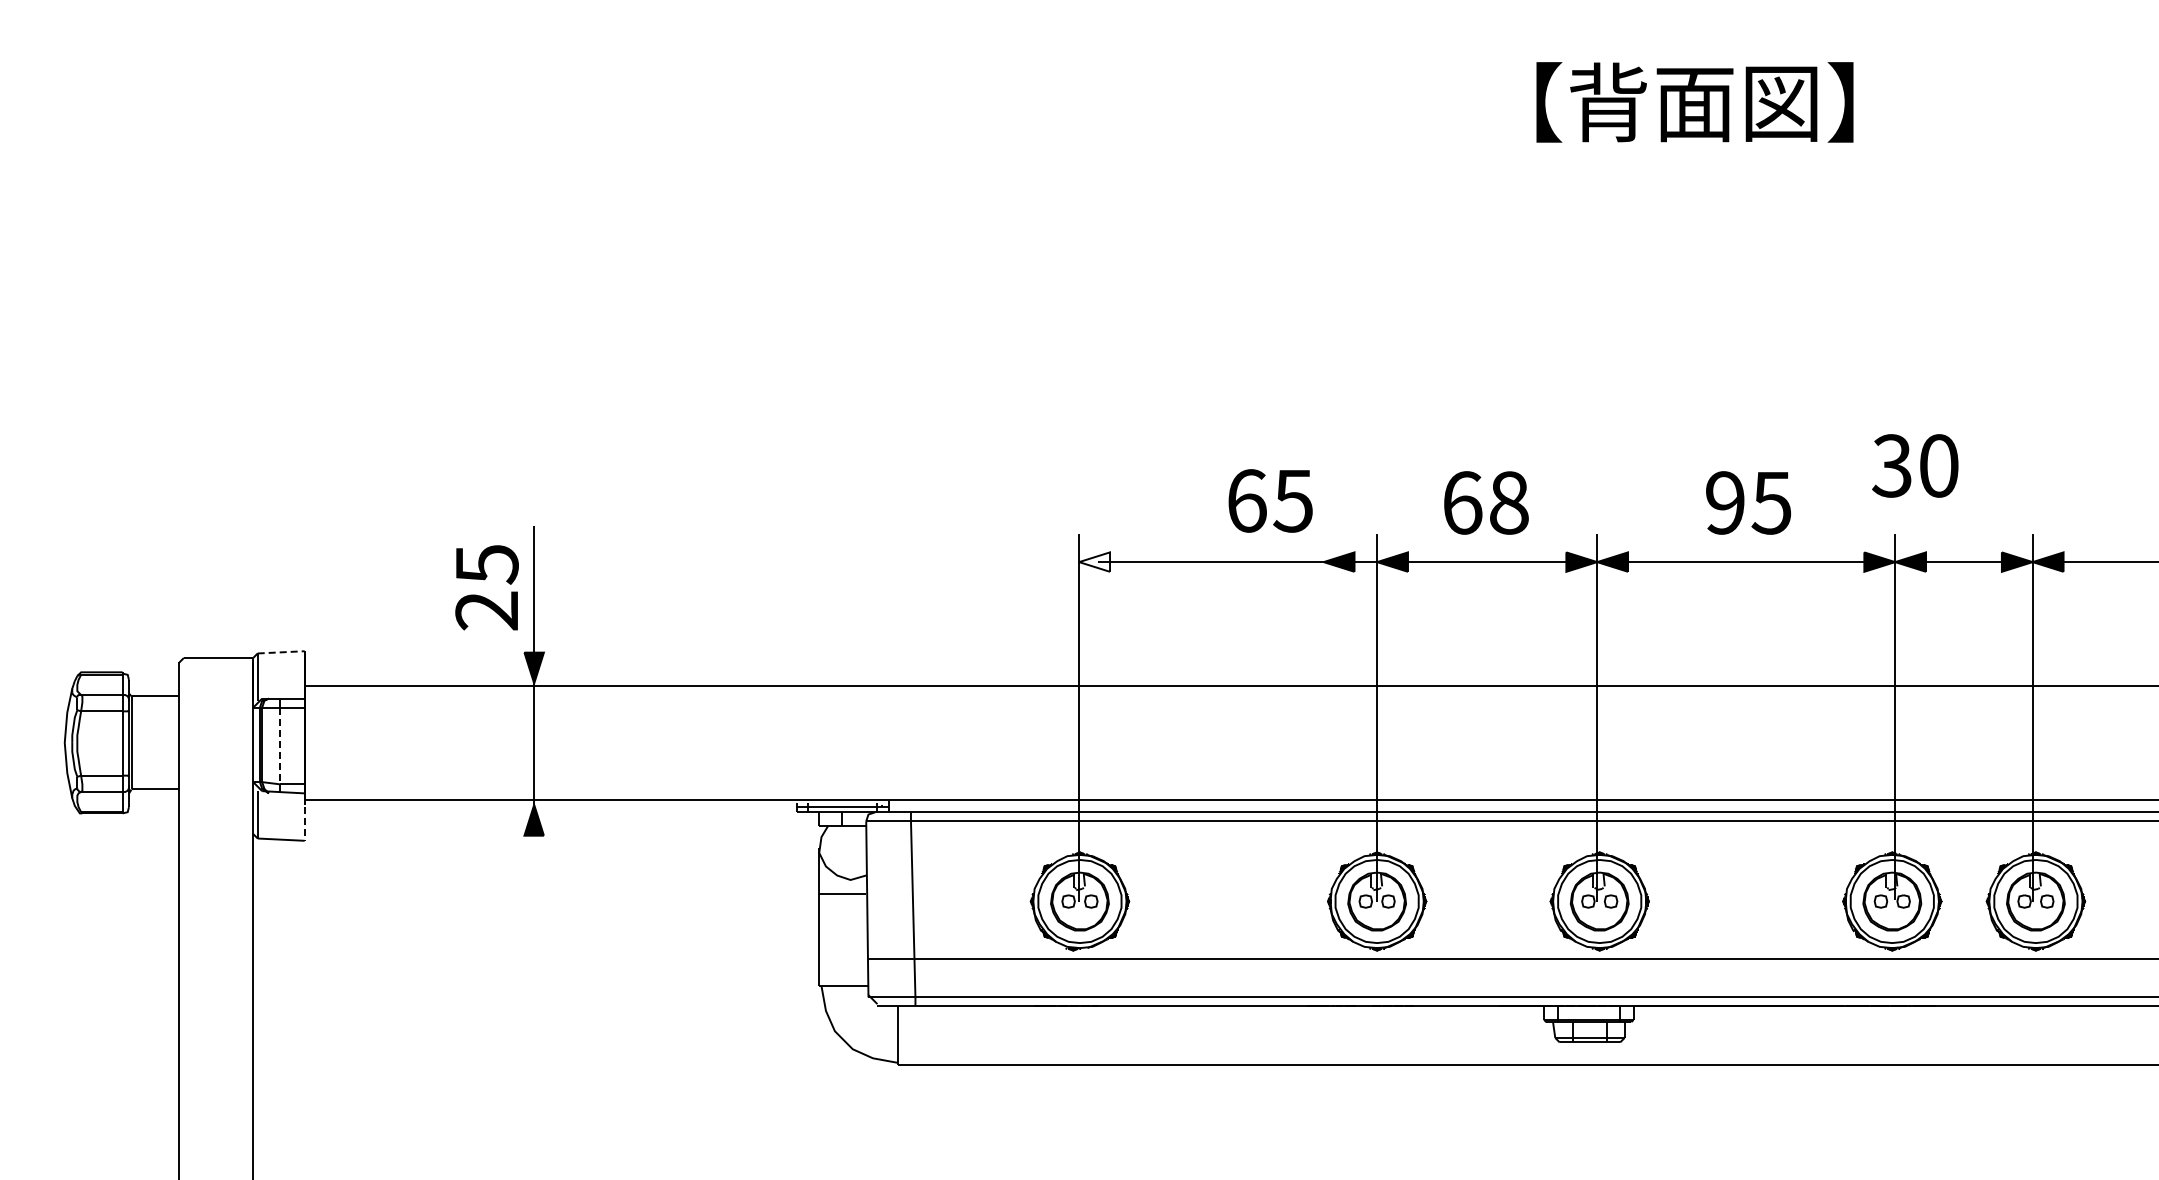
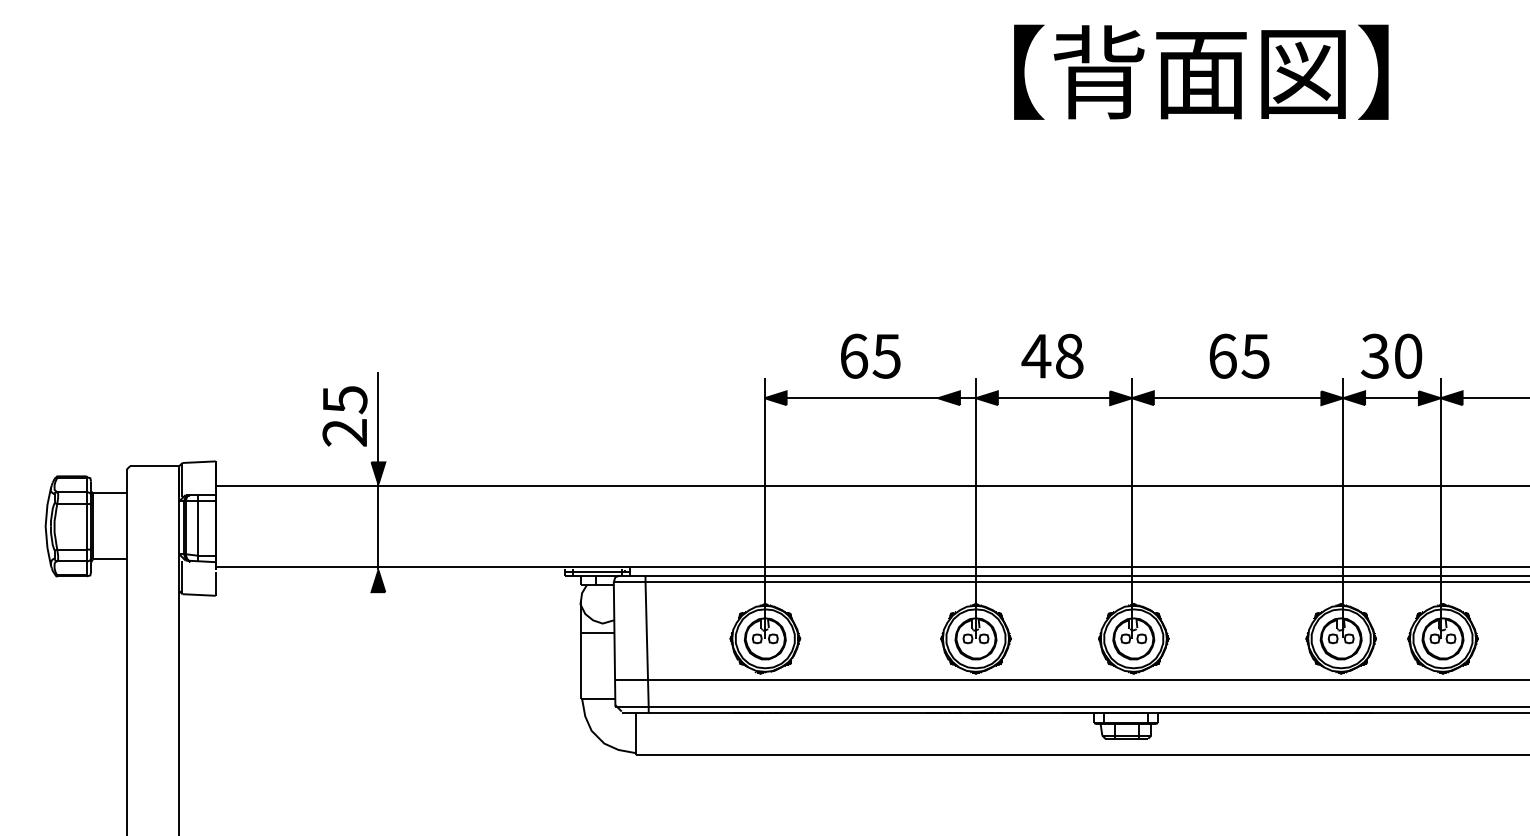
part: (1694, 102) -> (1200, 72), size x1.67
text: (1915, 465) -> (1391, 355), moved
text: (1270, 500) -> (870, 355), moved
text: (1462, 502) -> (1036, 355), 68 -> 48
text: (1725, 502) -> (1222, 355), 95 -> 65
fill: (1094, 561) -> (775, 397), added
line: (281, 652) -> (199, 462), dashed -> solid
line: (280, 746) -> (198, 528), dashed -> solid
line: (304, 823) -> (215, 583), dashed -> solid

